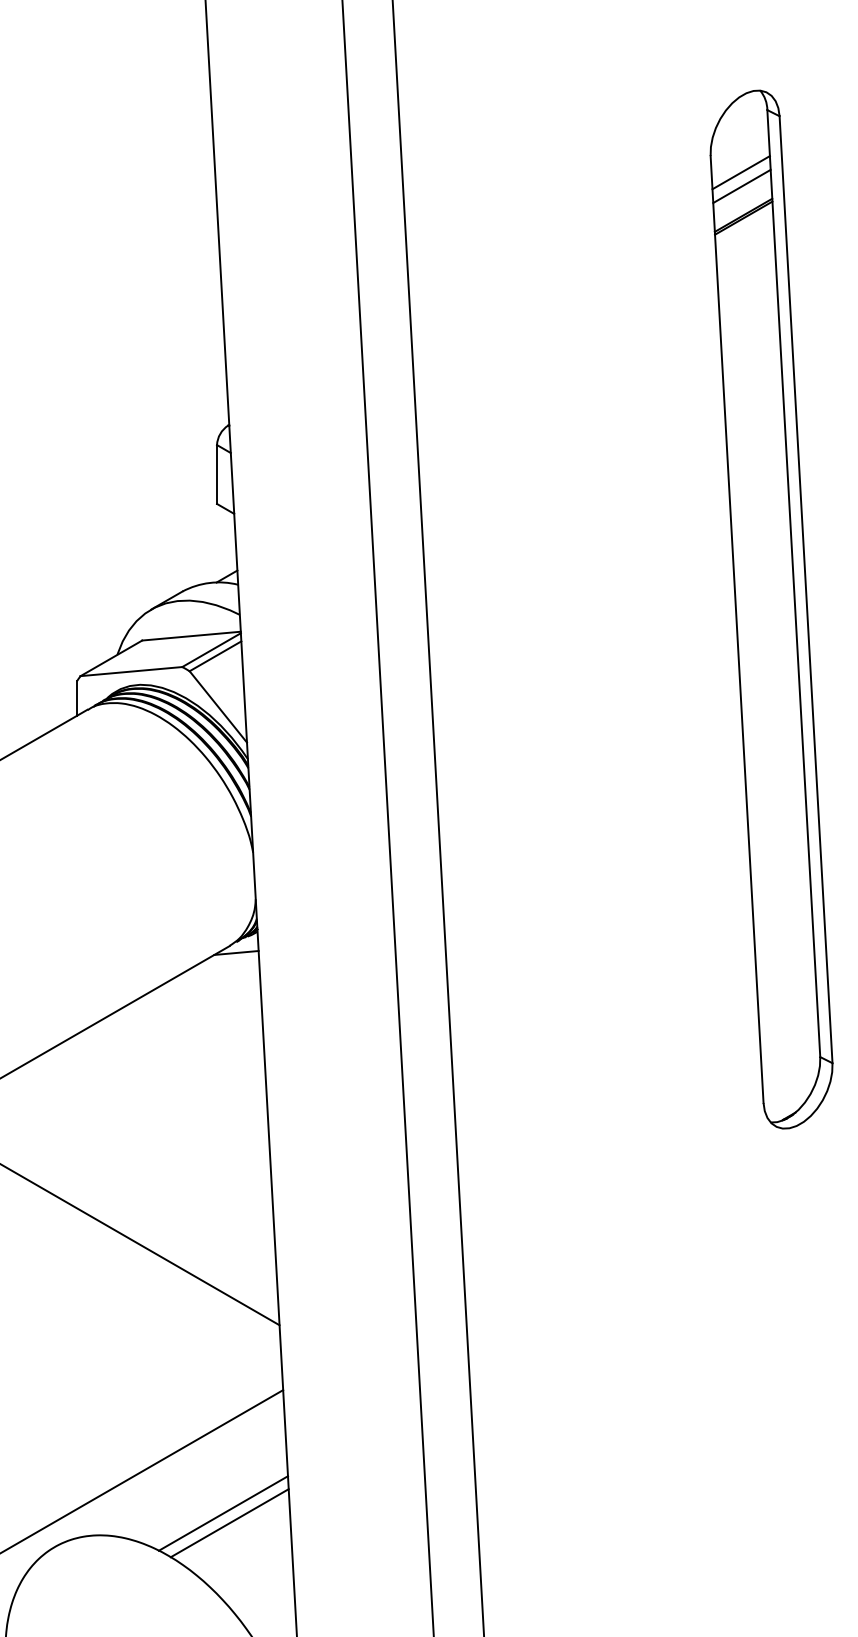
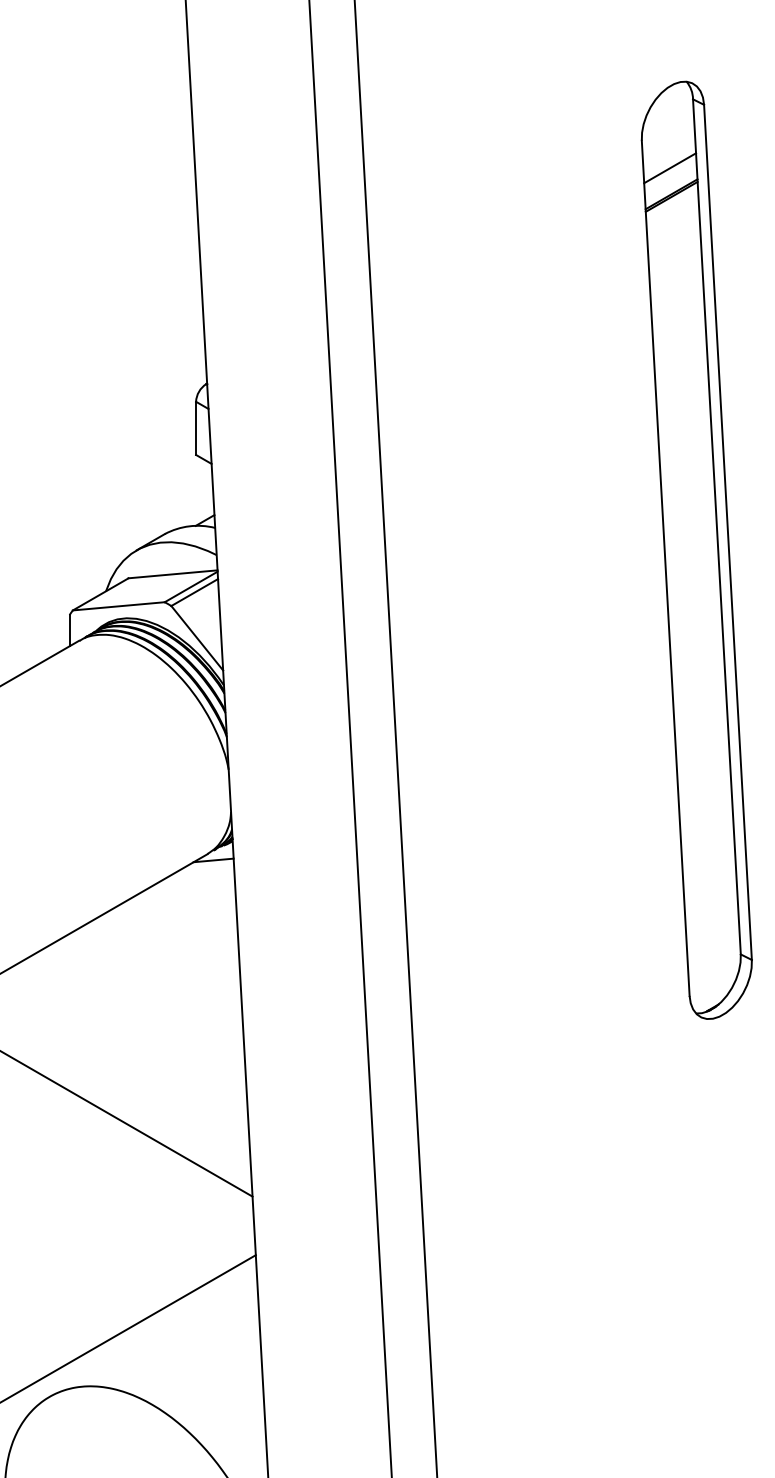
line: (741, 172) -> (669, 155), removed
line: (223, 1513) -> (201, 1366), removed
line: (229, 1523) -> (207, 1375), removed

